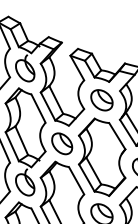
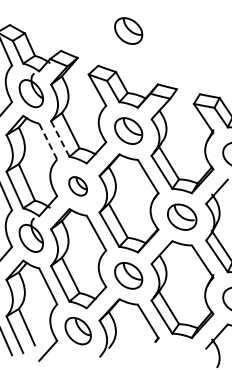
part: (101, 21) -> (128, 30), added
line: (48, 106) -> (60, 138), solid -> dashed
line: (37, 108) -> (47, 141), solid -> dashed
part: (61, 143) -> (77, 186), size x0.7

